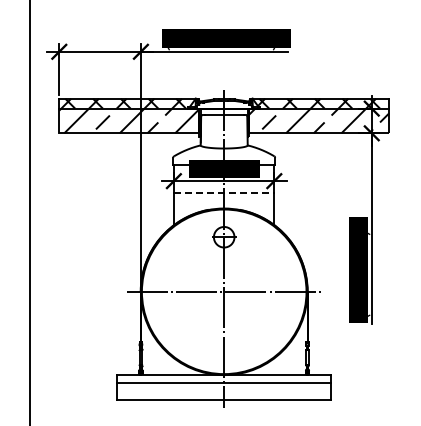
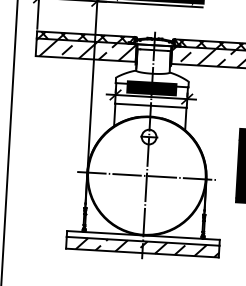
line: (224, 193) -> (151, 105), dashed -> solid
hatch: (230, 391) -> (147, 247), added

